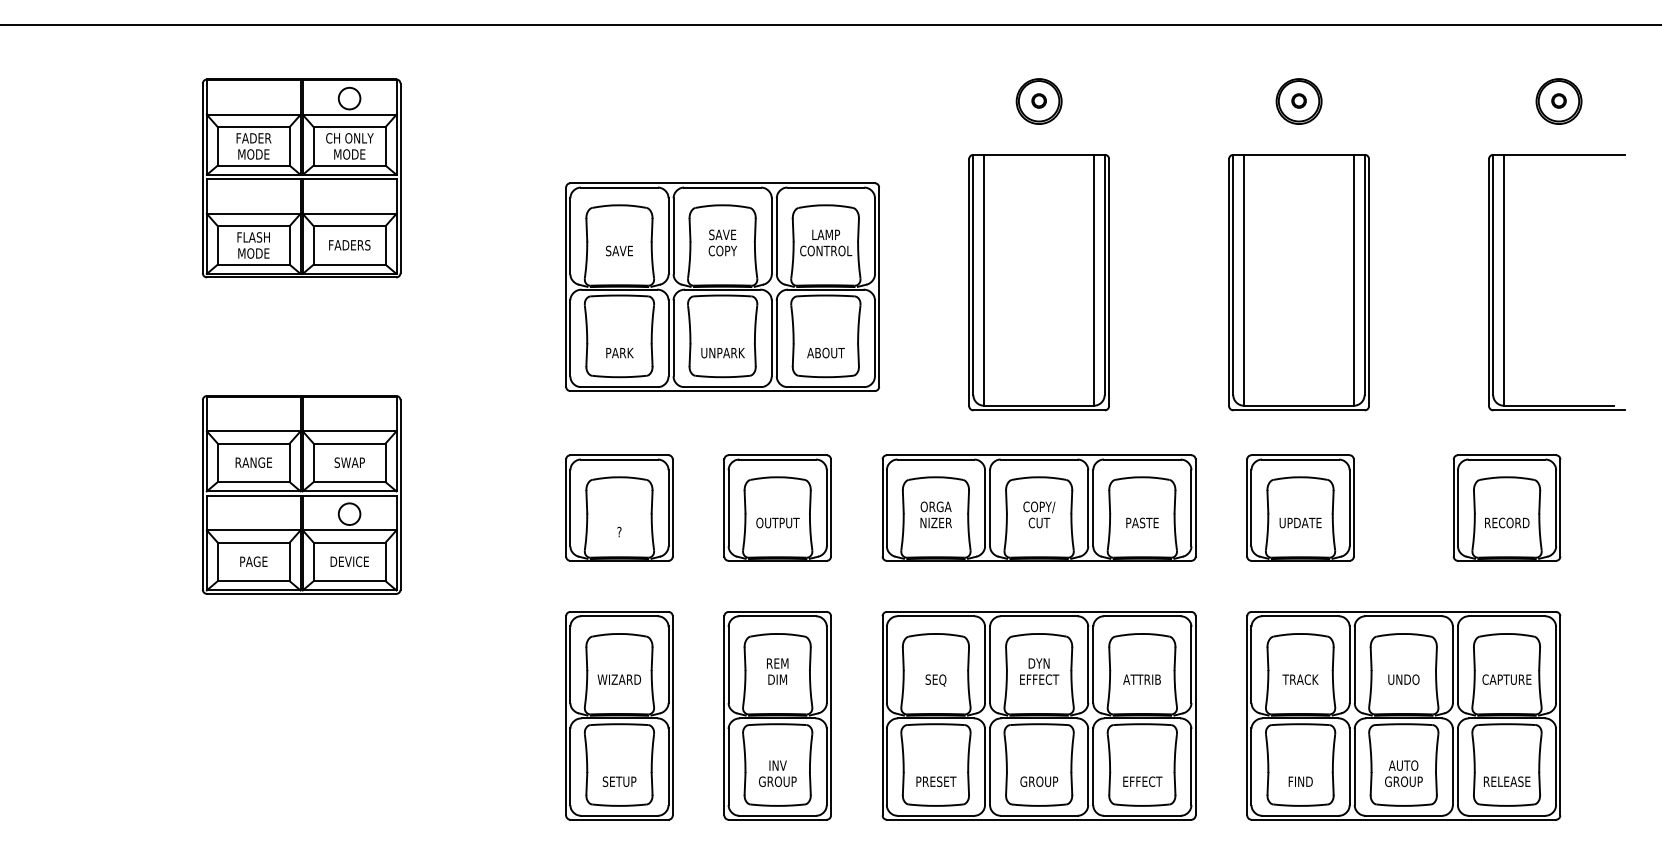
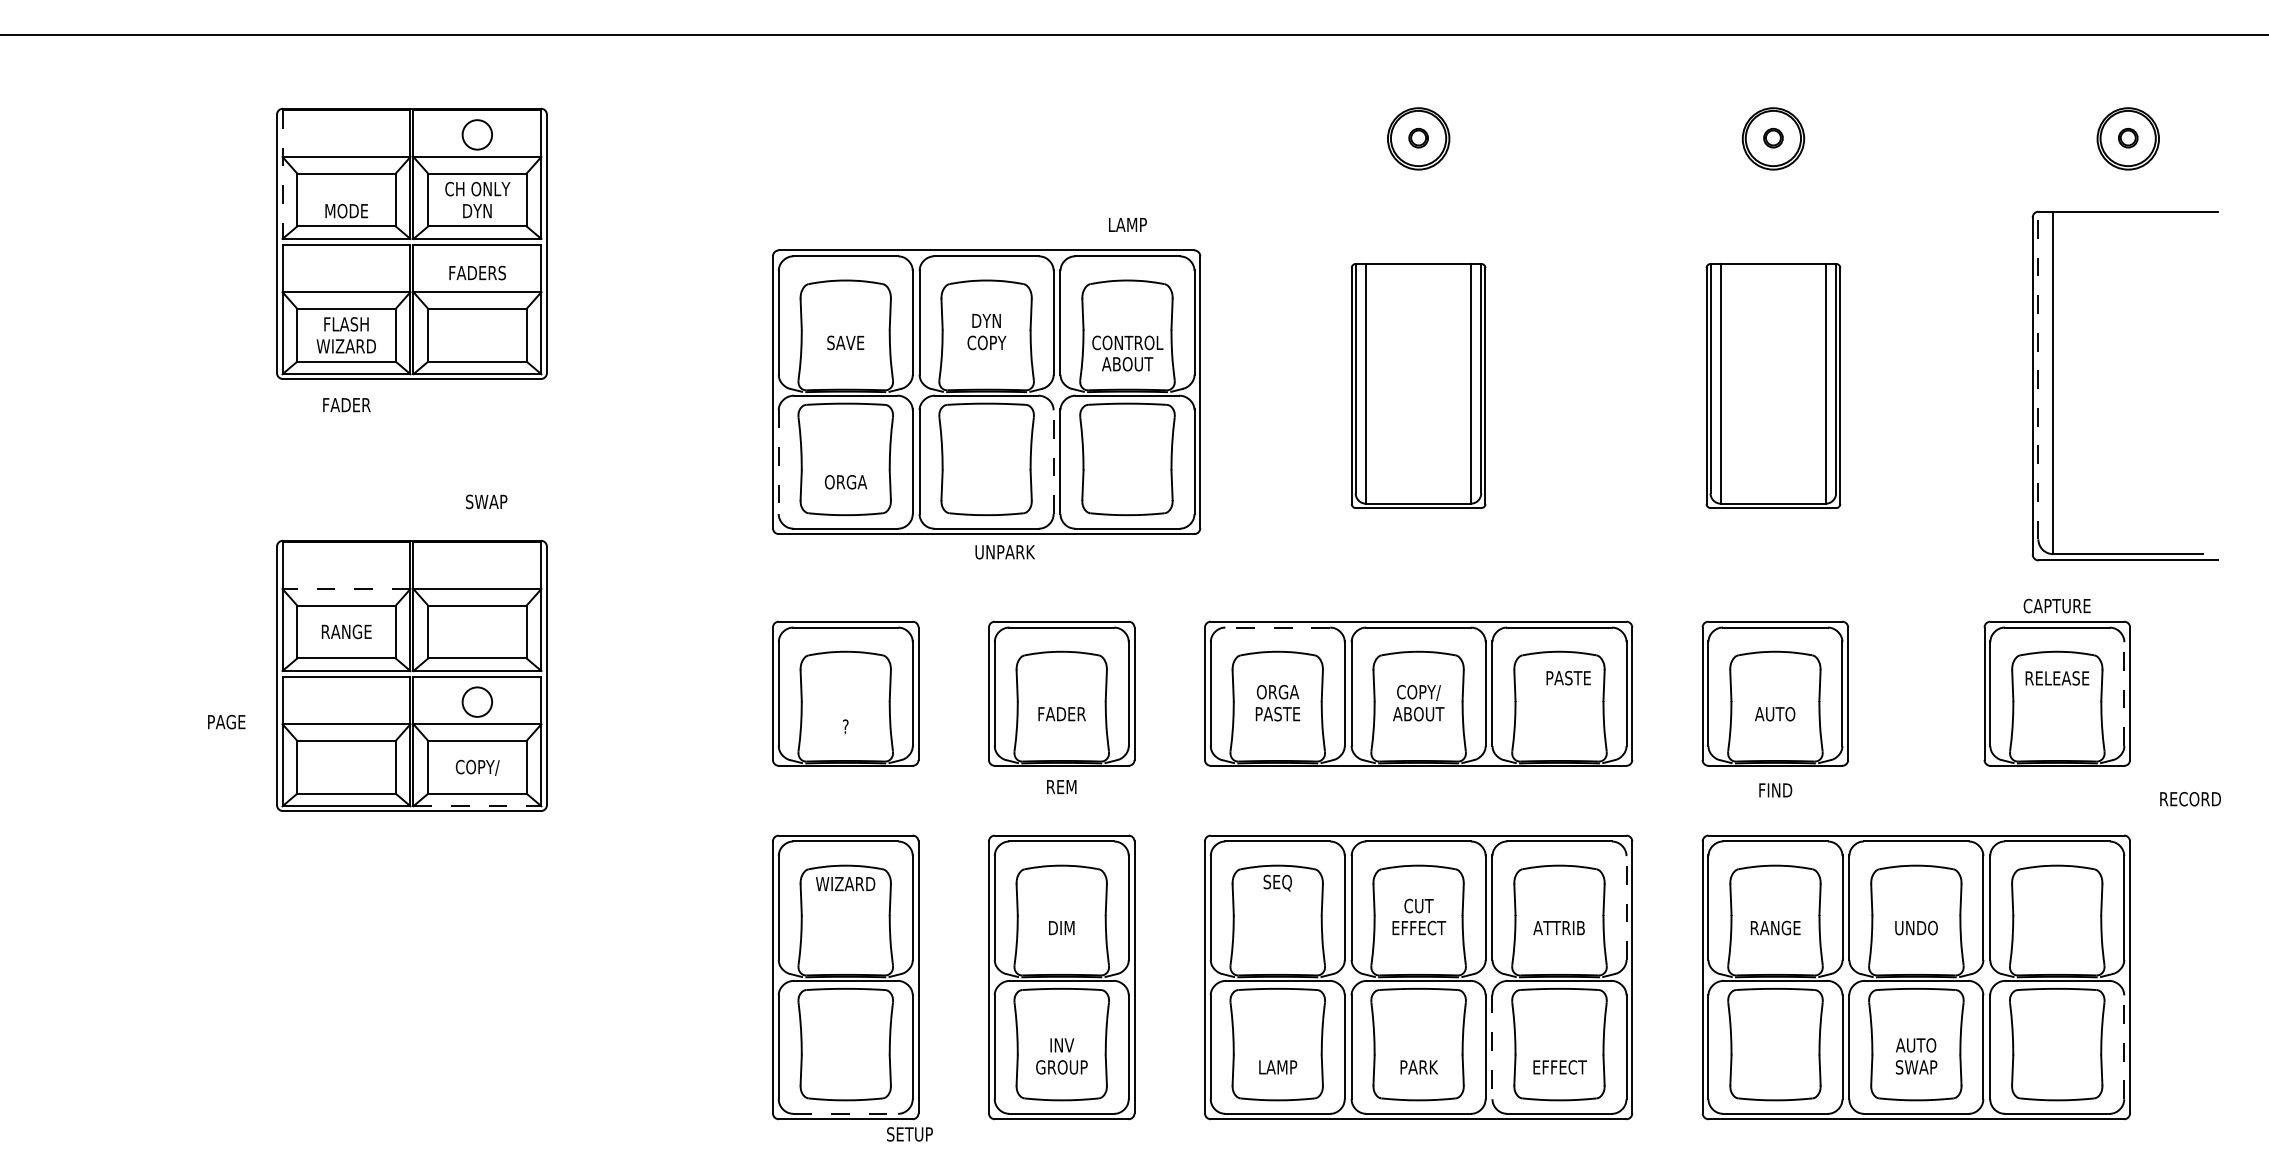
line: (206, 127) -> (282, 174), solid -> dashed
text: (253, 138) -> (346, 405), moved
text: (349, 154) -> (477, 210), MODE -> DYN
text: (722, 234) -> (986, 320), SAVE -> DYN
text: (825, 234) -> (1127, 224), moved
text: (349, 244) -> (477, 272), moved
text: (252, 253) -> (345, 346), MODE -> WIZARD
line: (1493, 274) -> (2038, 375), solid -> dashed
part: (1039, 282) -> (1418, 385), size x0.7
part: (1299, 282) -> (1773, 385), size x0.7
line: (771, 337) -> (1053, 461), solid -> dashed
line: (570, 338) -> (778, 462), solid -> dashed
text: (619, 353) -> (845, 482), PARK -> ORGA
text: (722, 353) -> (1004, 552), moved
text: (825, 353) -> (1127, 364), moved
line: (253, 431) -> (346, 589), solid -> dashed
line: (935, 459) -> (1277, 627), solid -> dashed
text: (349, 462) -> (486, 501), moved
line: (1556, 507) -> (2124, 693), solid -> dashed
text: (777, 523) -> (1061, 714), OUTPUT -> FADER
text: (935, 523) -> (1277, 714), NIZER -> PASTE
text: (1039, 523) -> (1418, 714), CUT -> ABOUT
text: (1142, 523) -> (1568, 678), moved
text: (1300, 523) -> (1775, 714), UPDATE -> AUTO
text: (1507, 523) -> (2190, 799), moved
text: (253, 561) -> (226, 721), moved
text: (349, 562) -> (477, 767), DEVICE -> COPY/
line: (349, 590) -> (477, 806), solid -> dashed
text: (777, 663) -> (1061, 786), moved
text: (1039, 663) -> (1418, 905), DYN -> CUT
line: (1191, 664) -> (1626, 907), solid -> dashed
text: (1300, 679) -> (1775, 927), TRACK -> RANGE
text: (1506, 679) -> (2056, 605), moved
text: (619, 680) -> (845, 884), moved
text: (935, 680) -> (1277, 882), moved
line: (1556, 766) -> (2124, 1046), solid -> dashed
line: (1093, 767) -> (1492, 1047), solid -> dashed
text: (619, 781) -> (909, 1134), moved
text: (936, 781) -> (1278, 1067), PRESET -> LAMP
text: (1039, 781) -> (1418, 1067), GROUP -> PARK
text: (1300, 781) -> (1775, 790), moved
text: (1403, 781) -> (1916, 1067), GROUP -> SWAP
text: (1507, 781) -> (2057, 678), moved
line: (620, 815) -> (846, 1113), solid -> dashed

